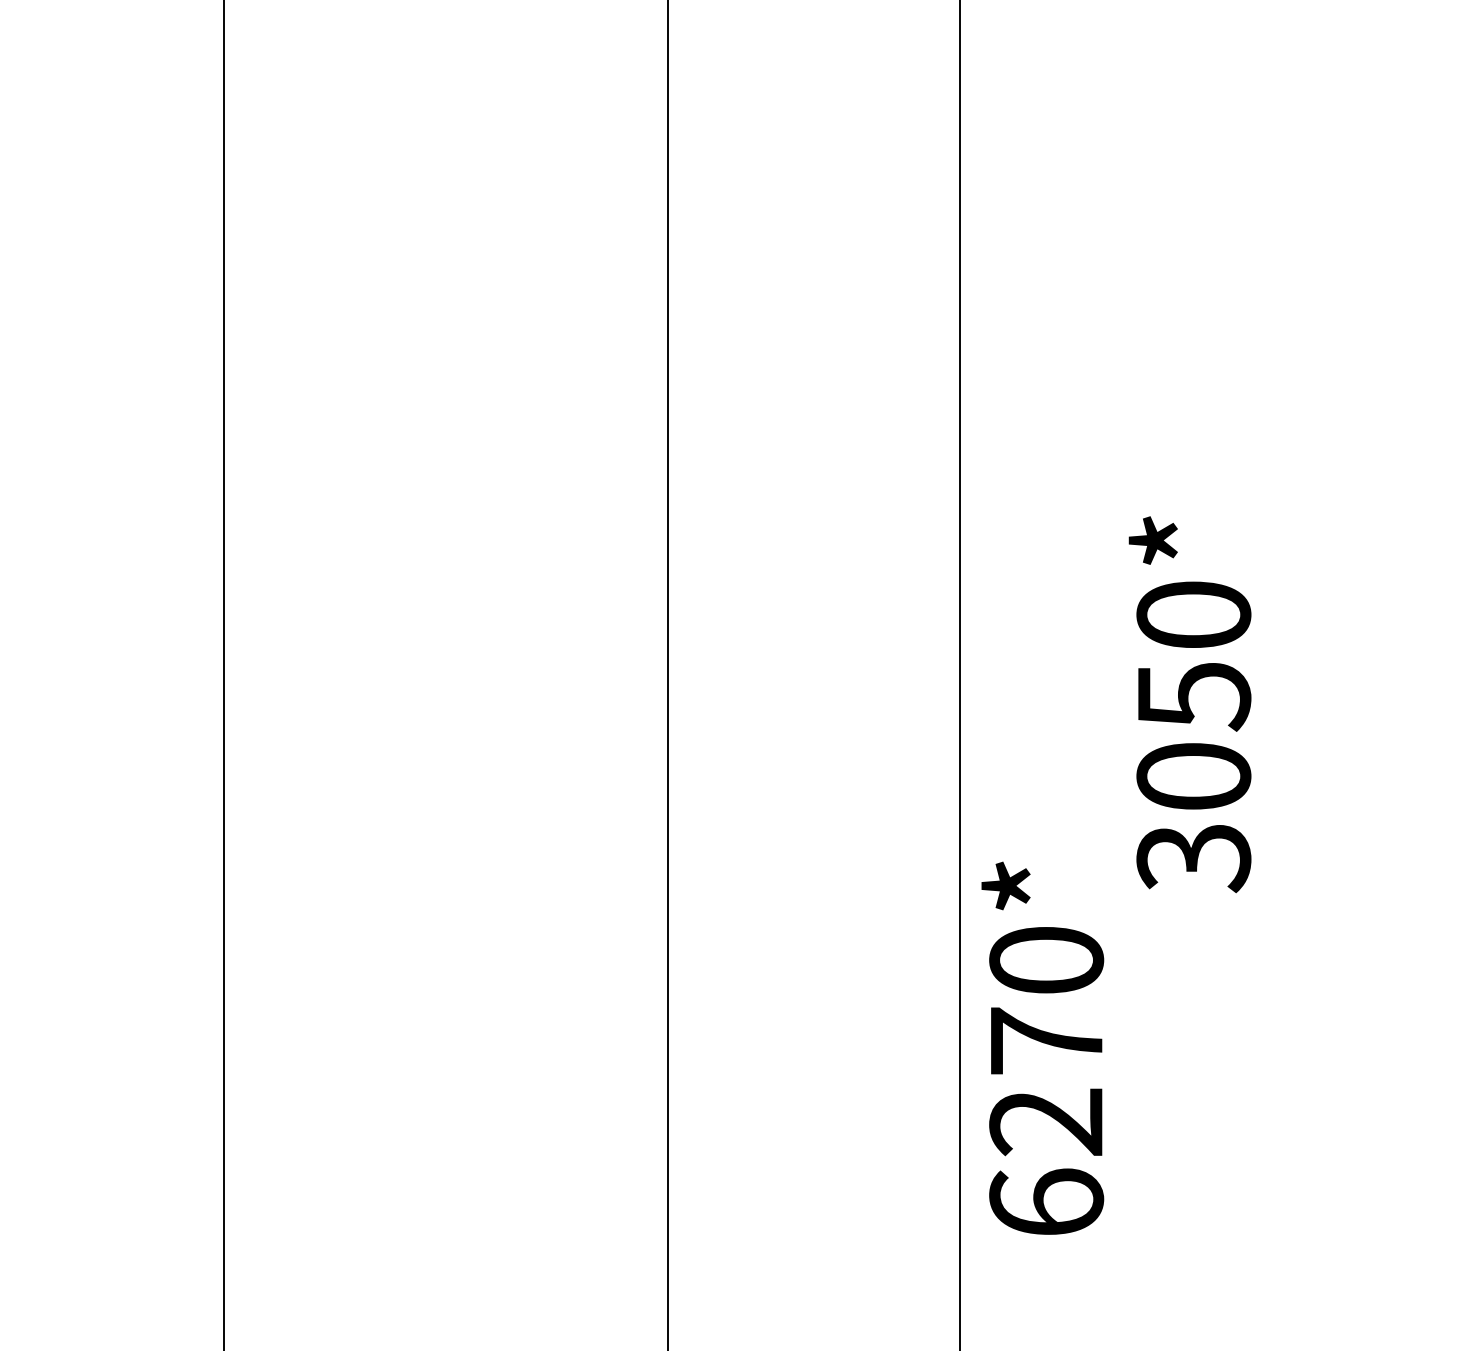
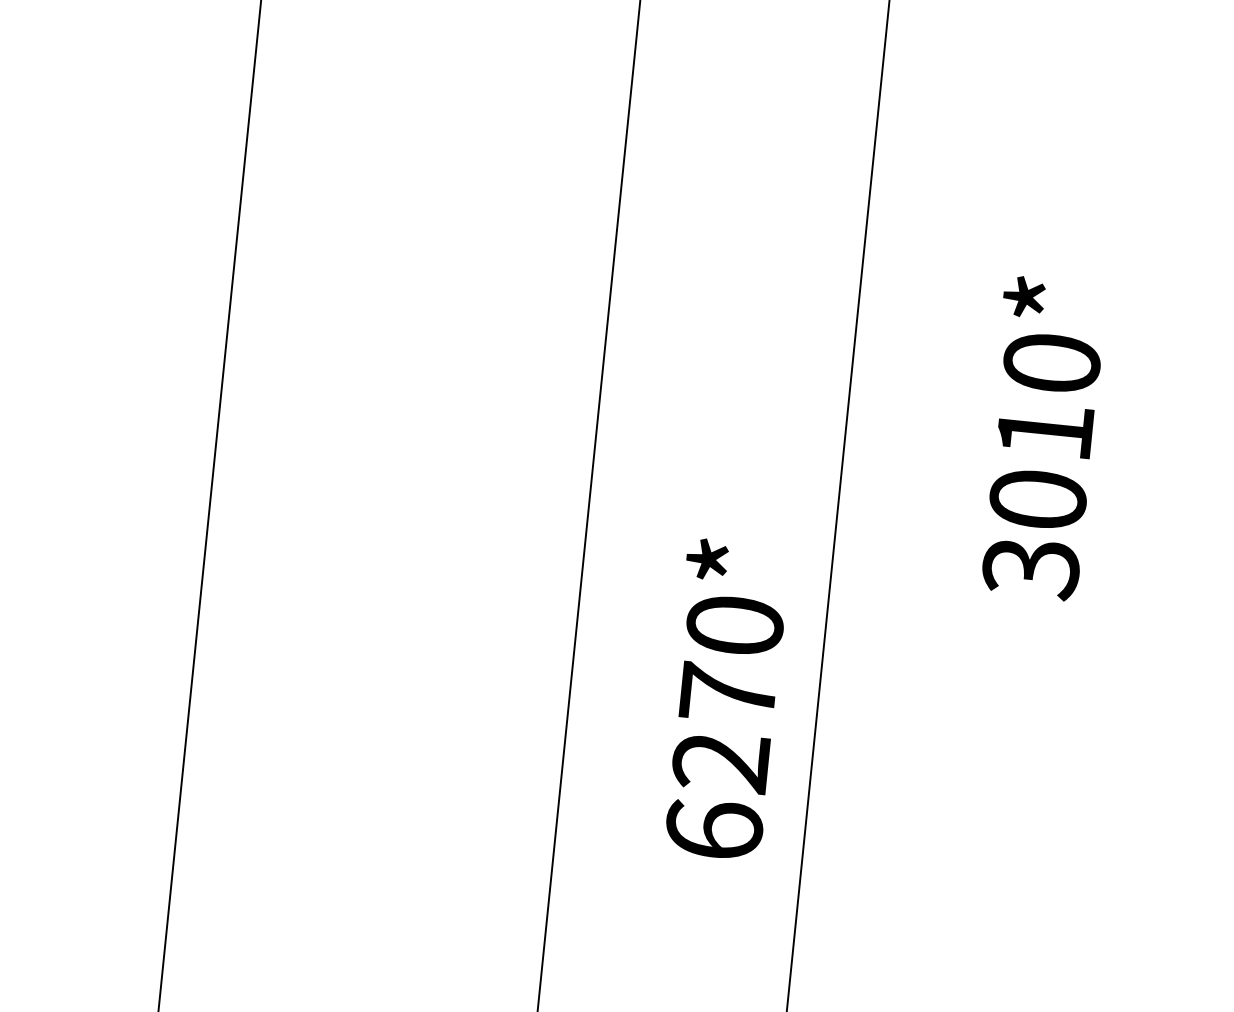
text: (1194, 697) -> (1045, 432), 3050* -> 3010*
text: (1042, 1047) -> (724, 698), moved

